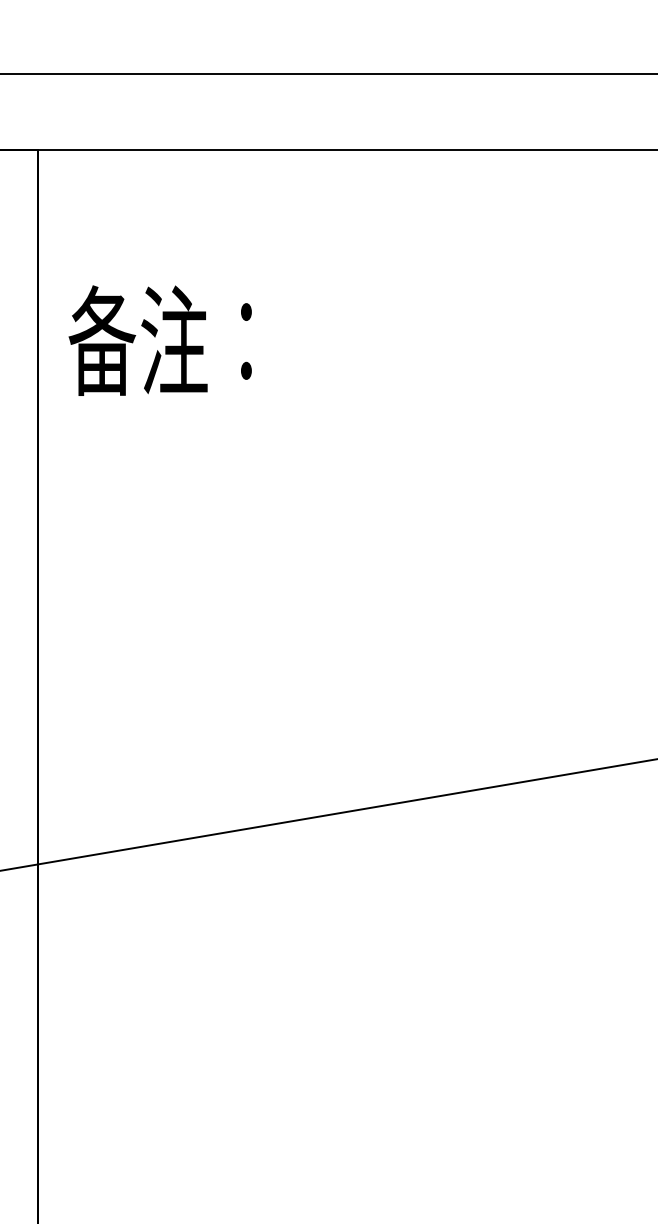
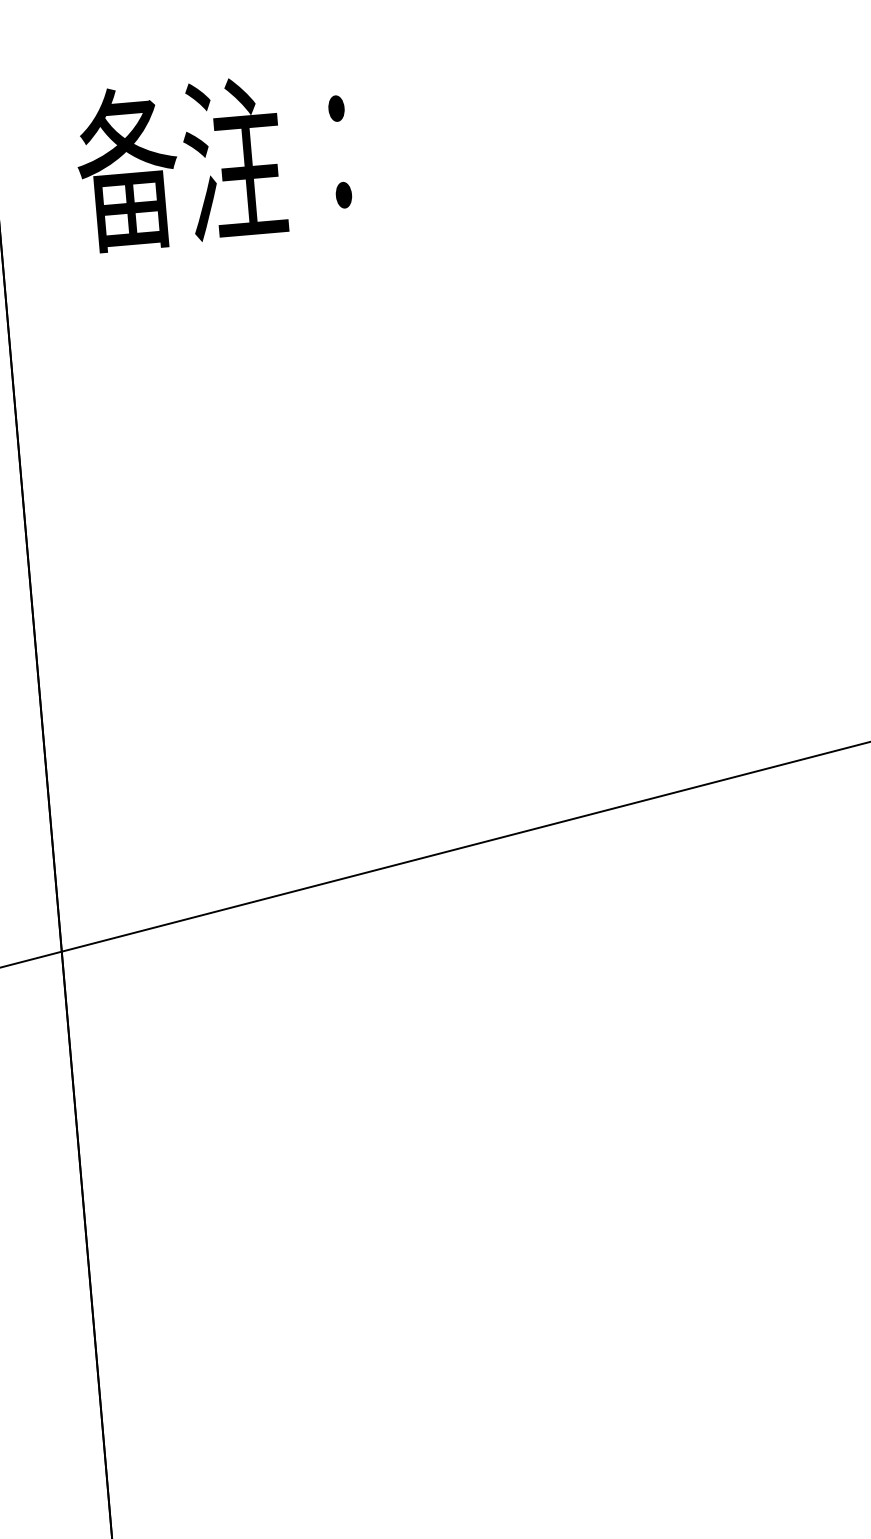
text: (159, 340) -> (212, 161), moved

